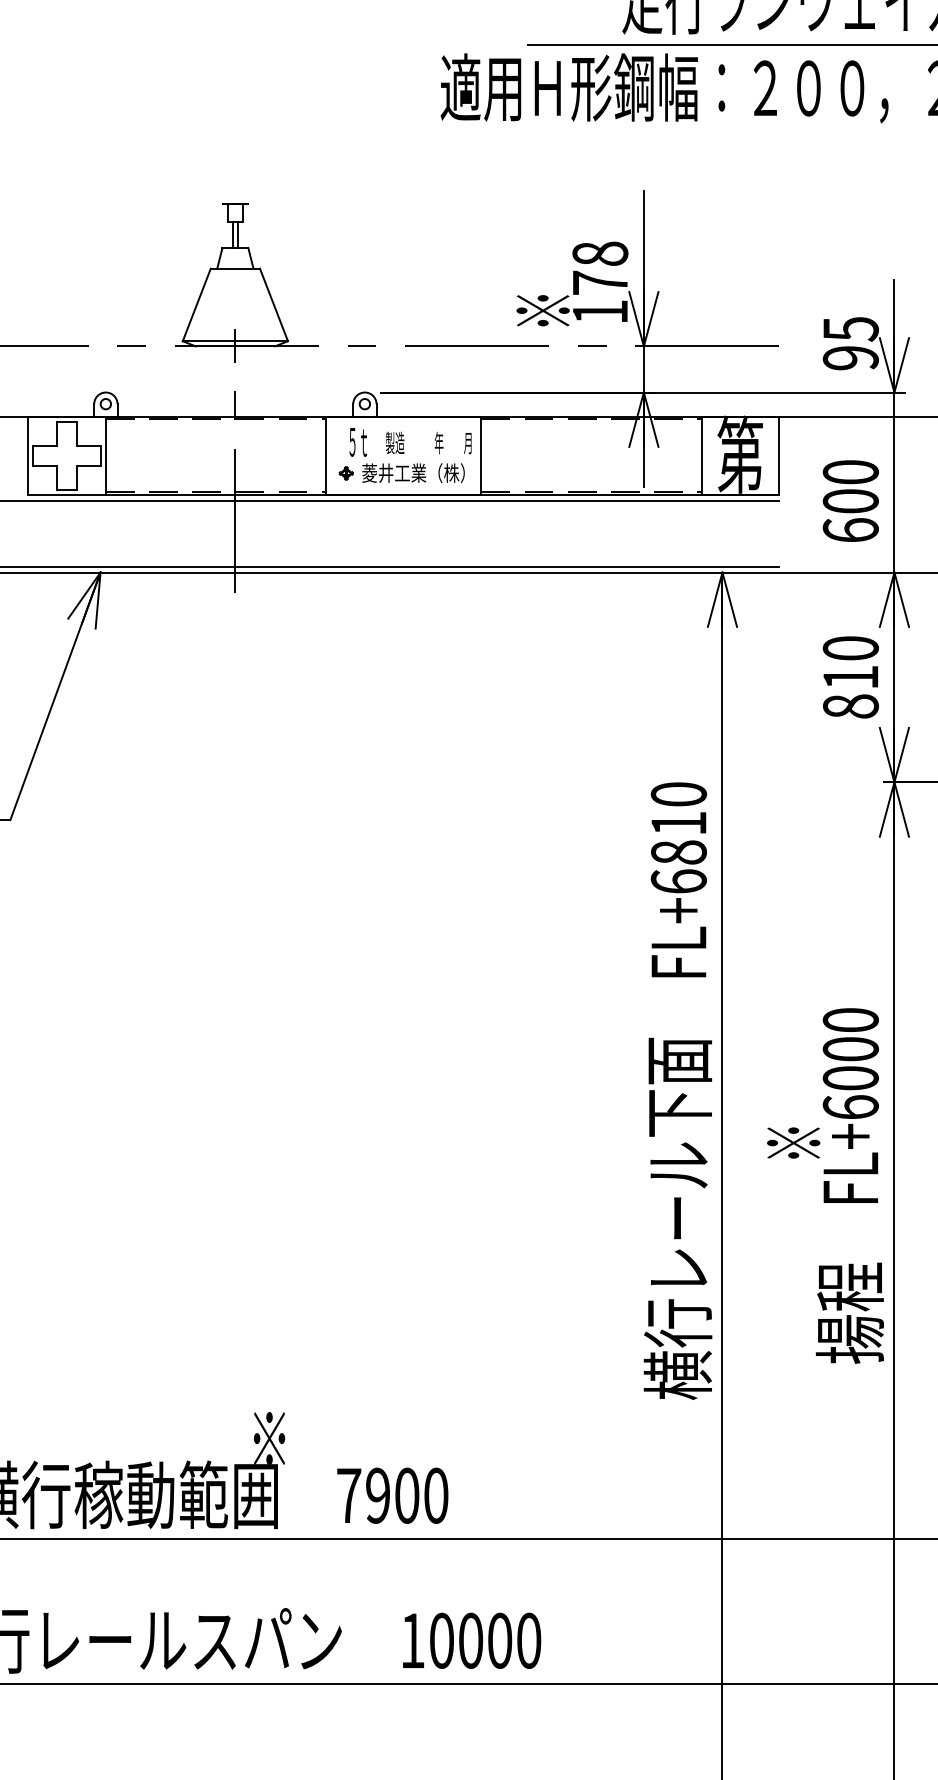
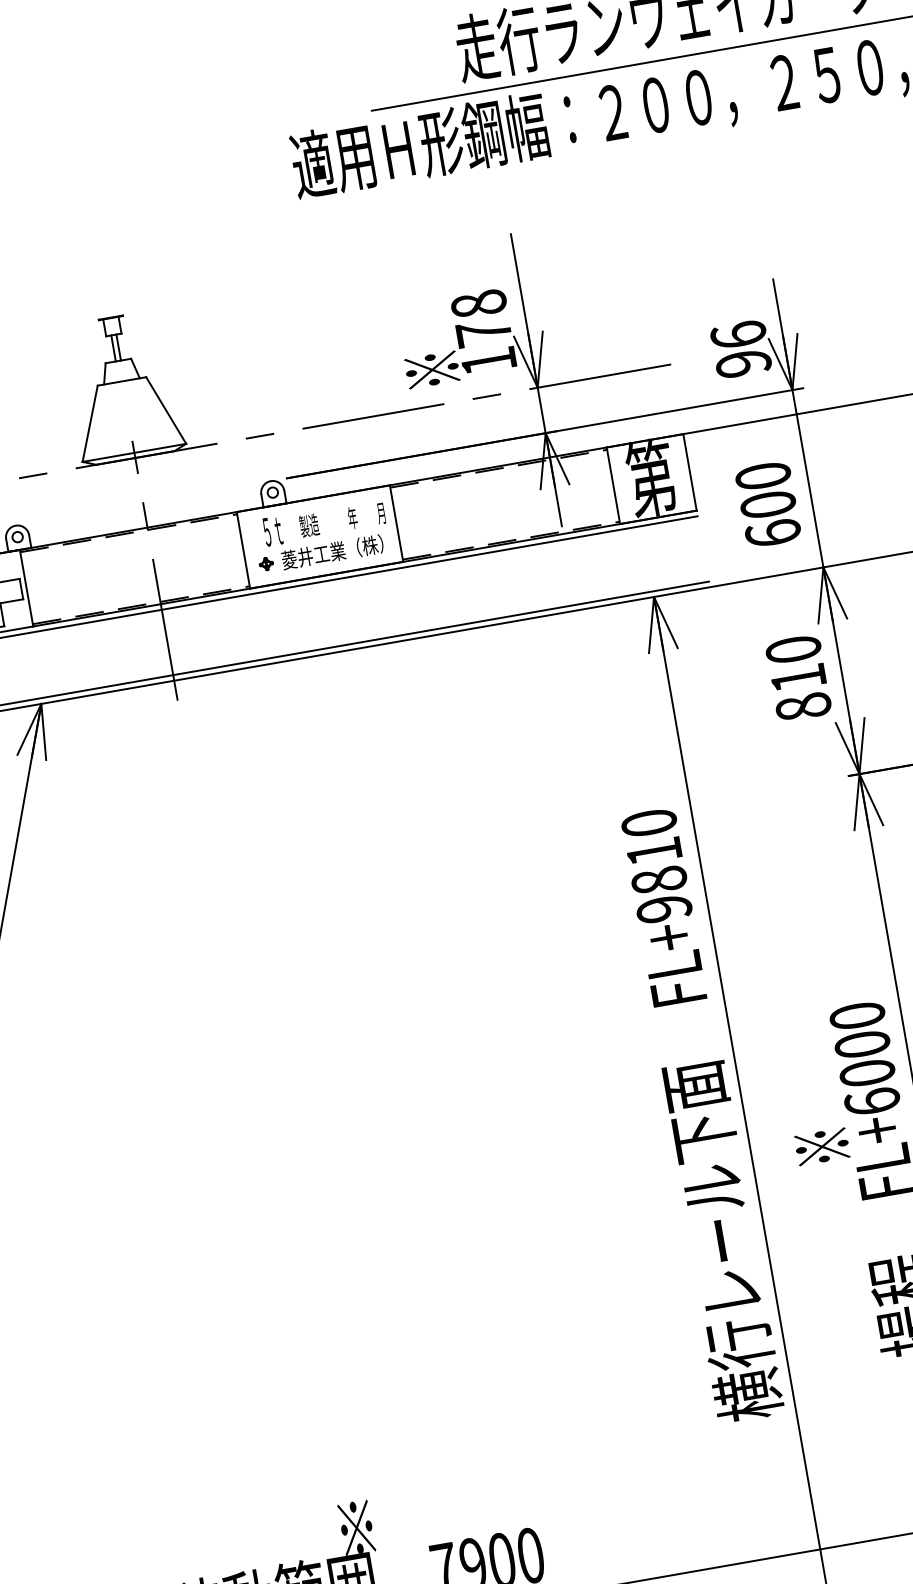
text: (850, 328) -> (738, 334), 95 -> 96
text: (678, 881) -> (663, 908), FL+6810 -> FL+9810

